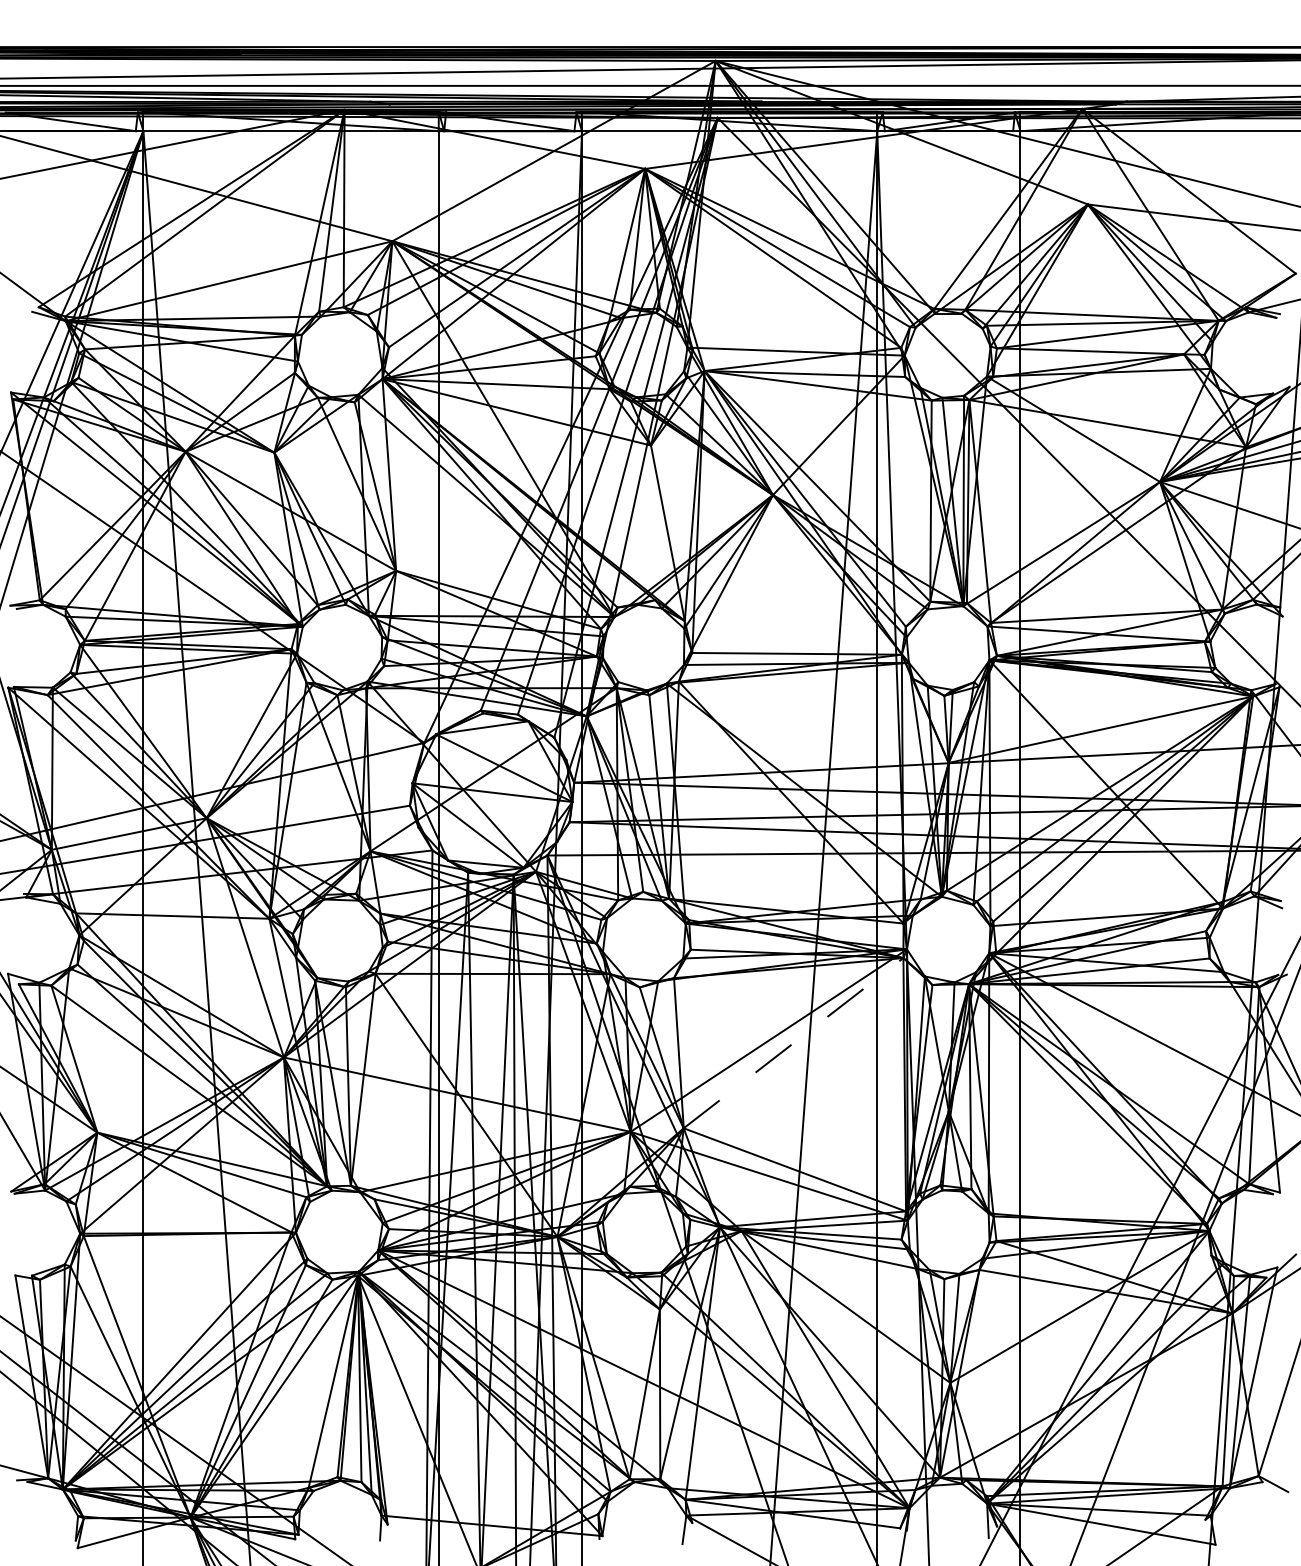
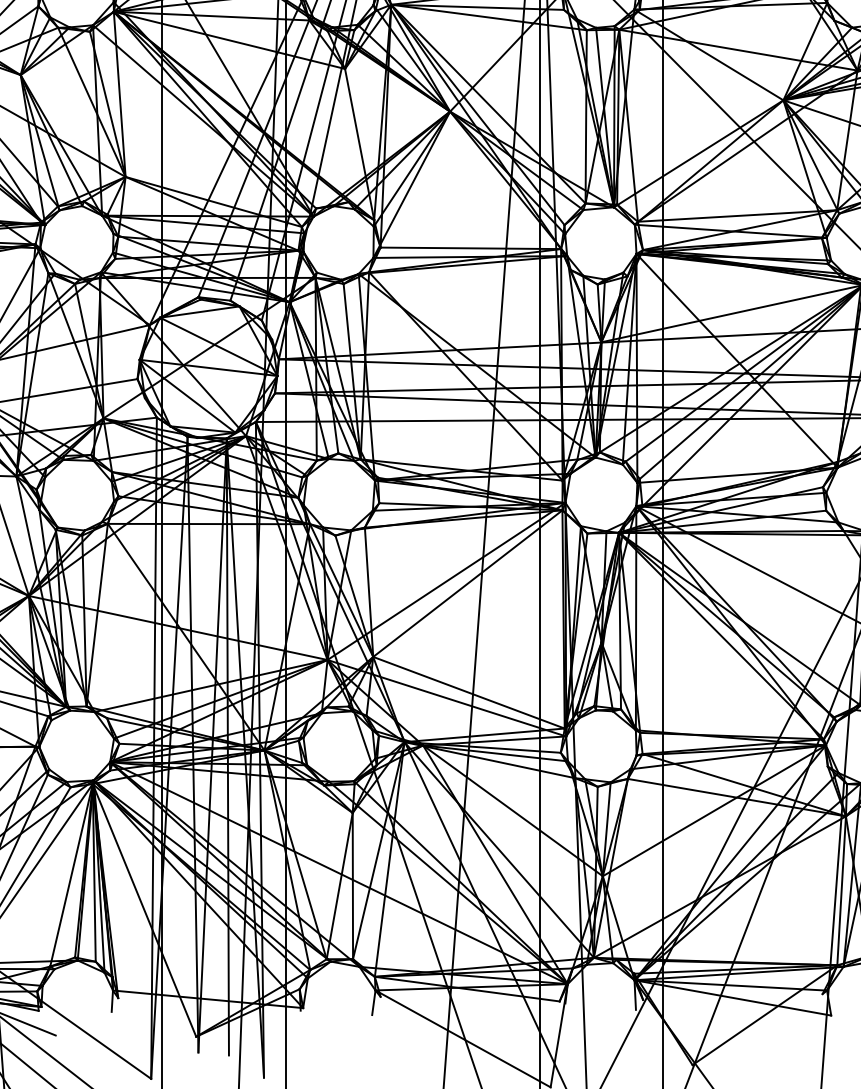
line: (793, 1043) -> (467, 583), dashed -> solid

